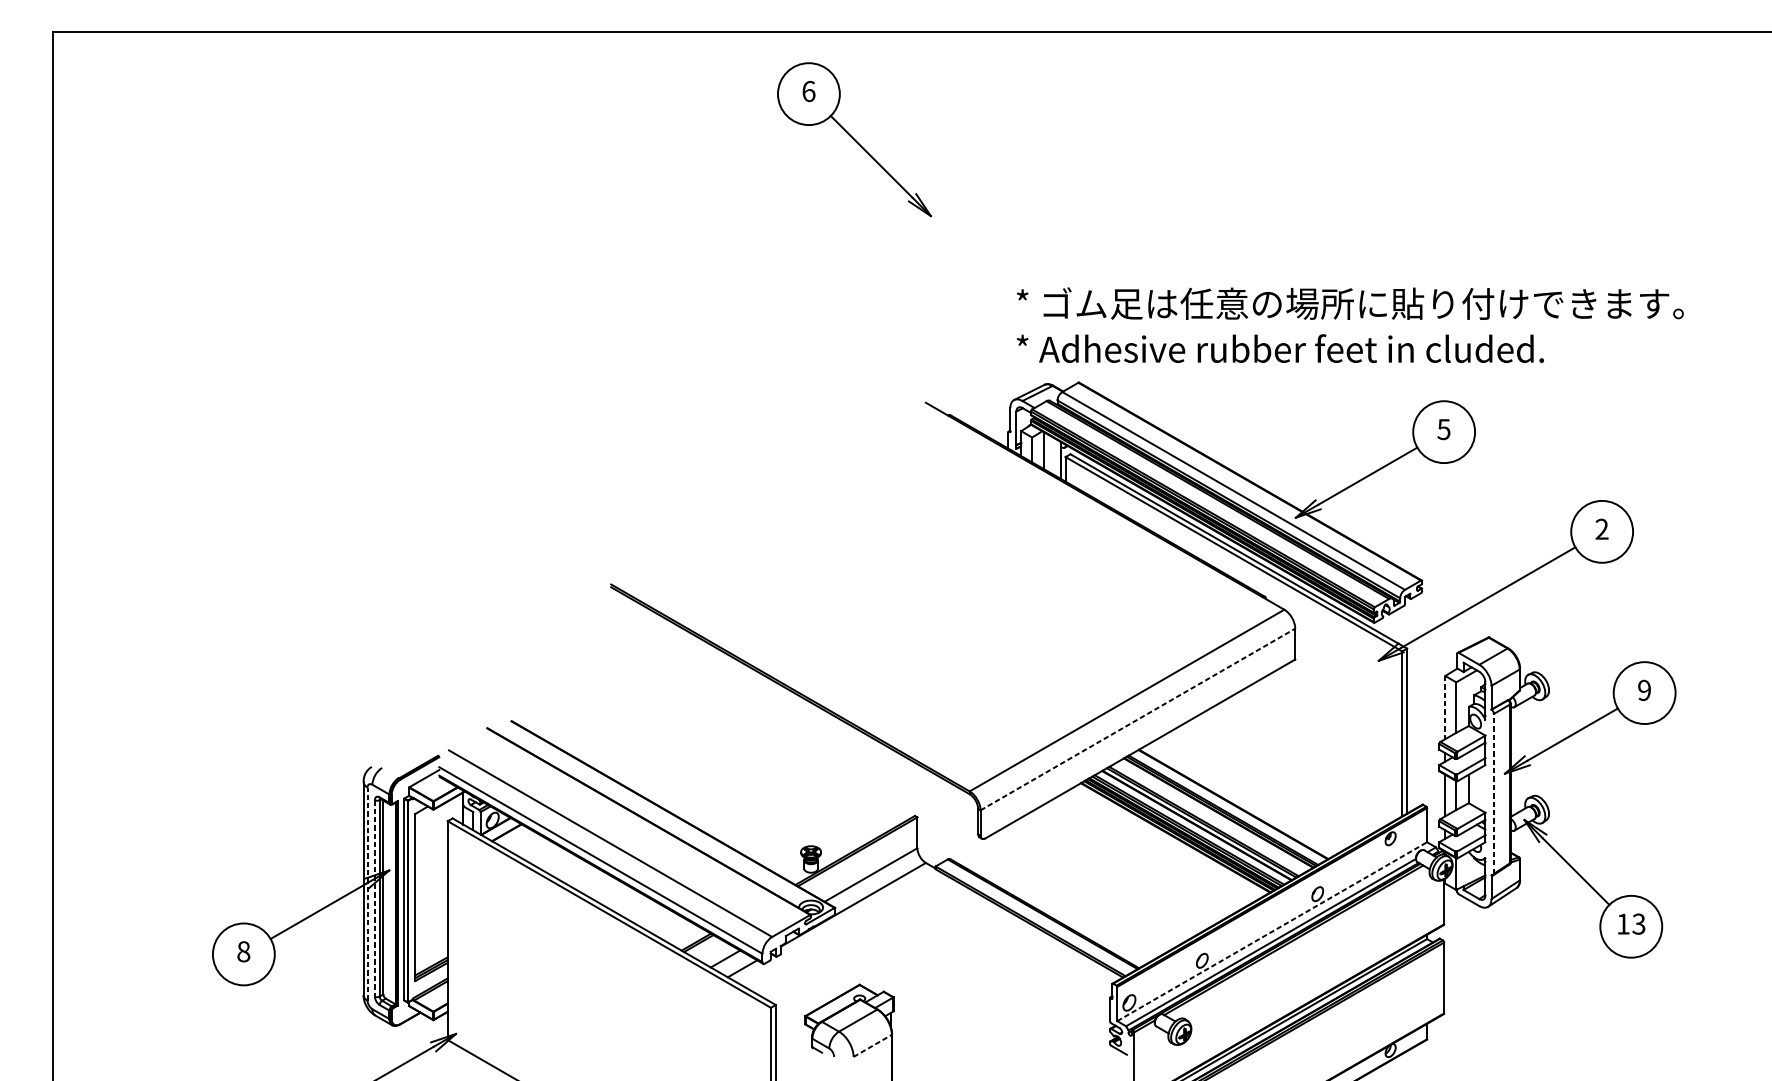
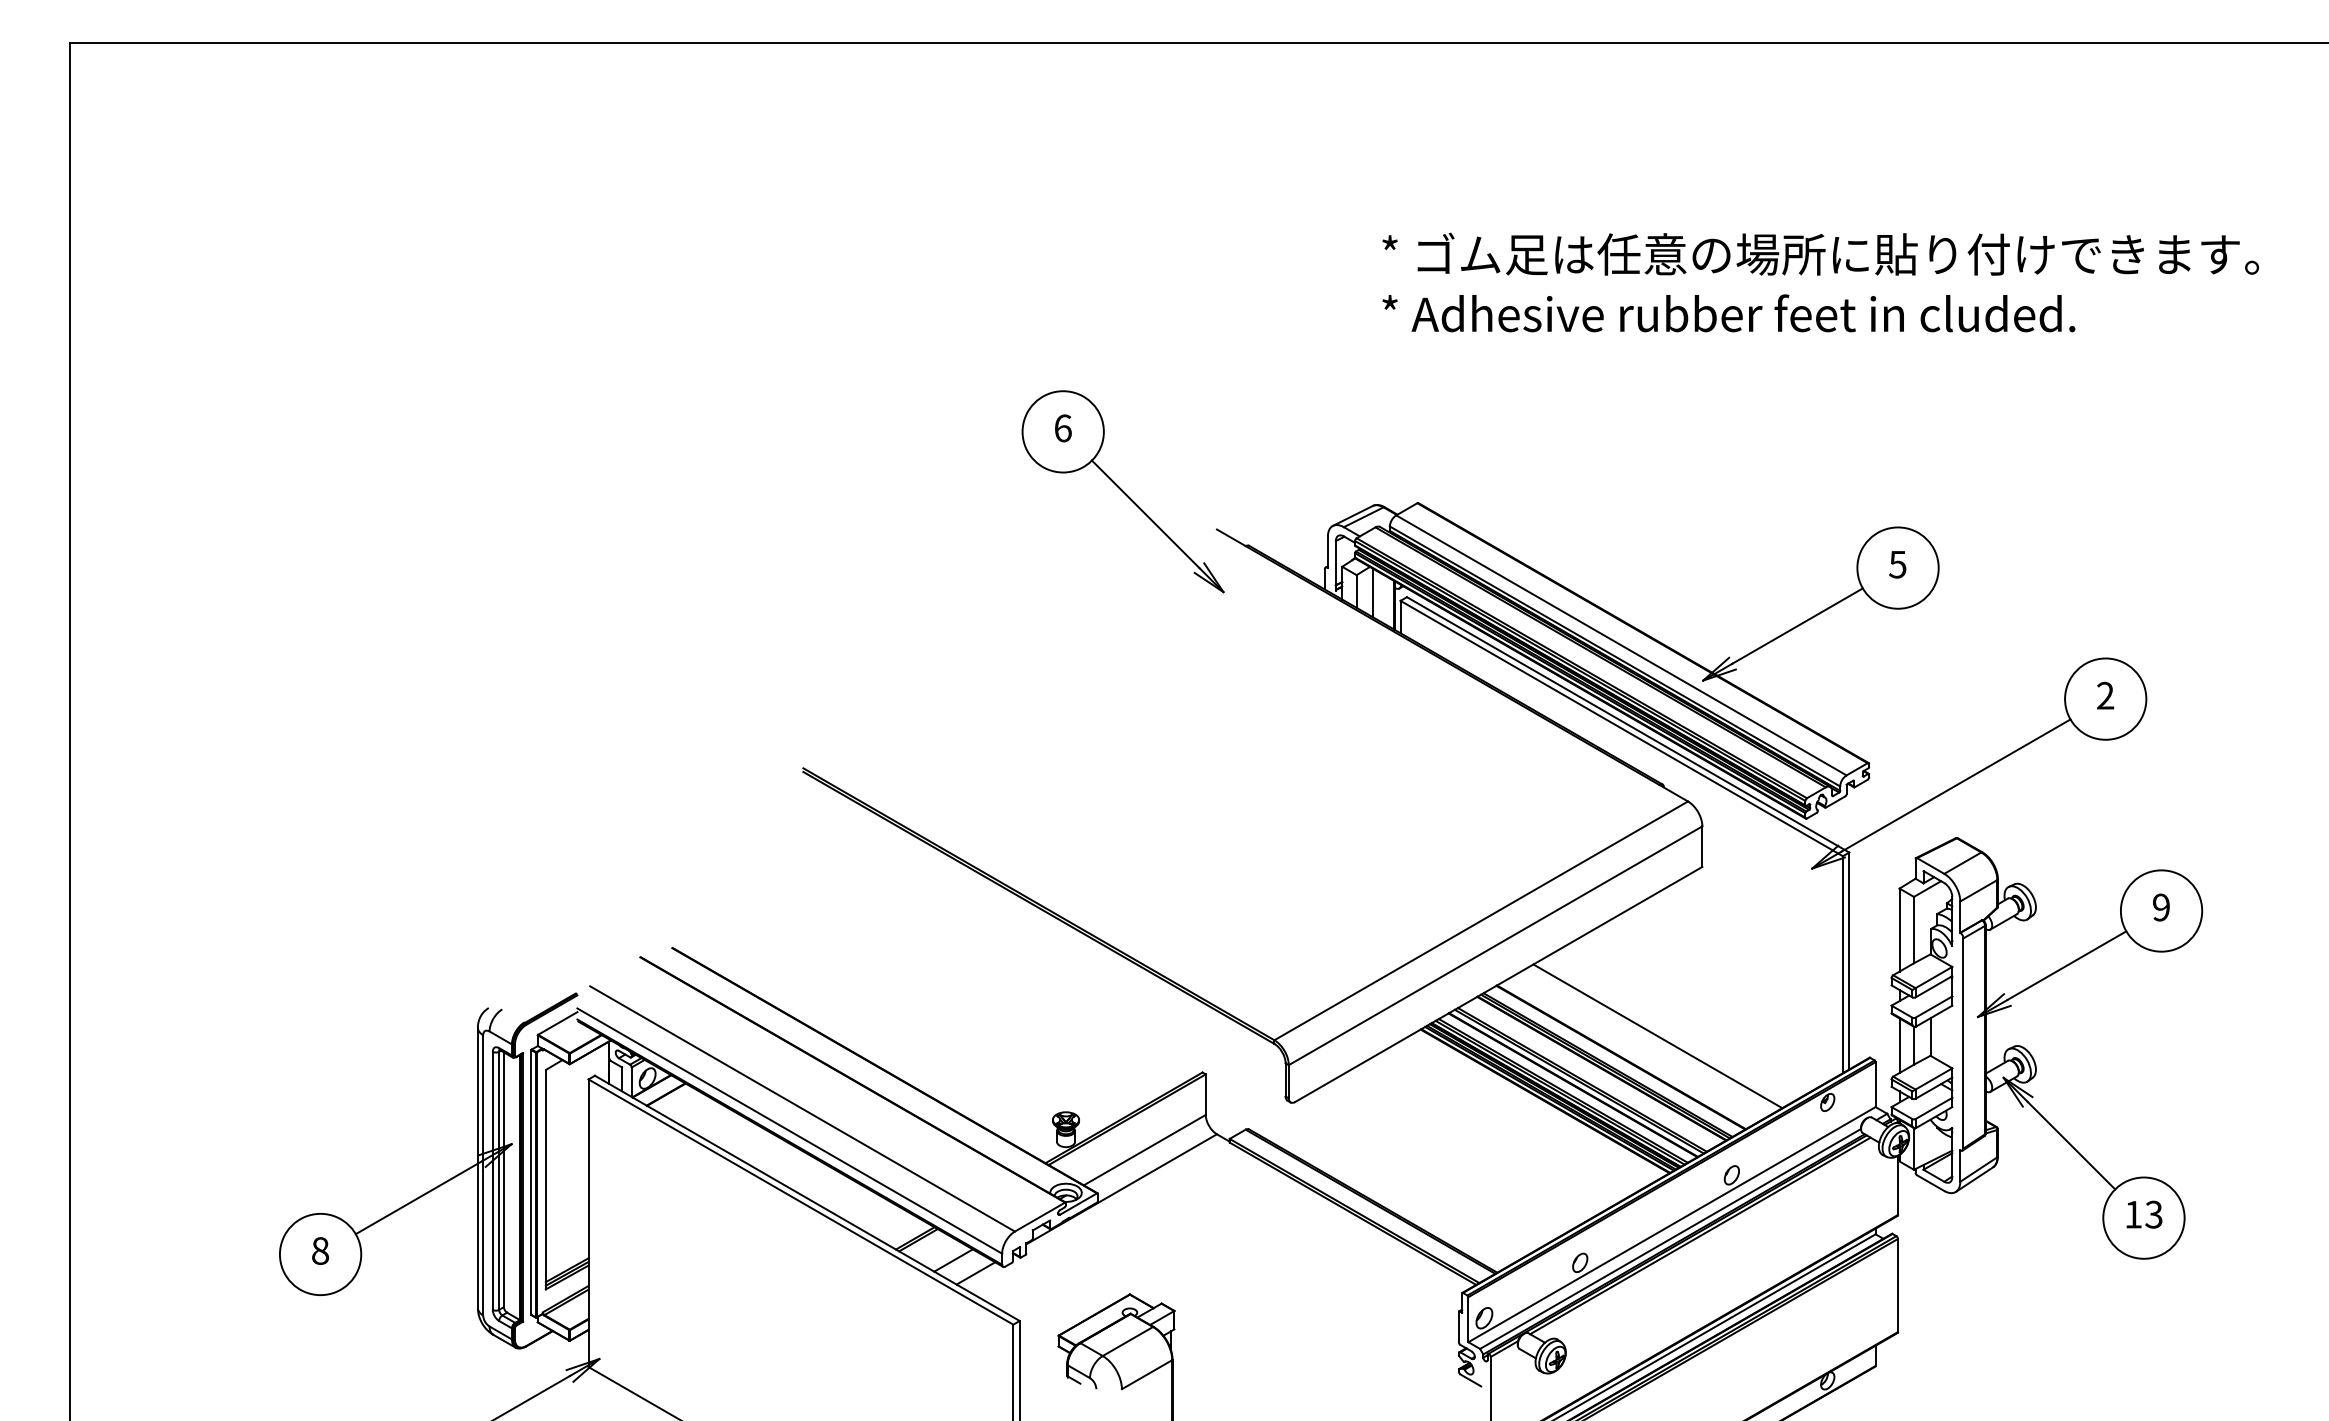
part: (854, 139) -> (1122, 491), moved
text: (1350, 325) -> (1820, 282), moved
line: (1445, 707) -> (1899, 930), dashed -> solid
line: (1137, 719) -> (1495, 945), dashed -> solid
line: (1261, 788) -> (1657, 1036), added
line: (1493, 793) -> (1963, 1042), dashed -> solid
line: (367, 893) -> (483, 1174), dashed -> solid
line: (374, 898) -> (492, 1181), dashed -> solid
line: (1272, 931) -> (1672, 1224), dashed -> solid
line: (873, 1045) -> (1147, 1374), dashed -> solid

